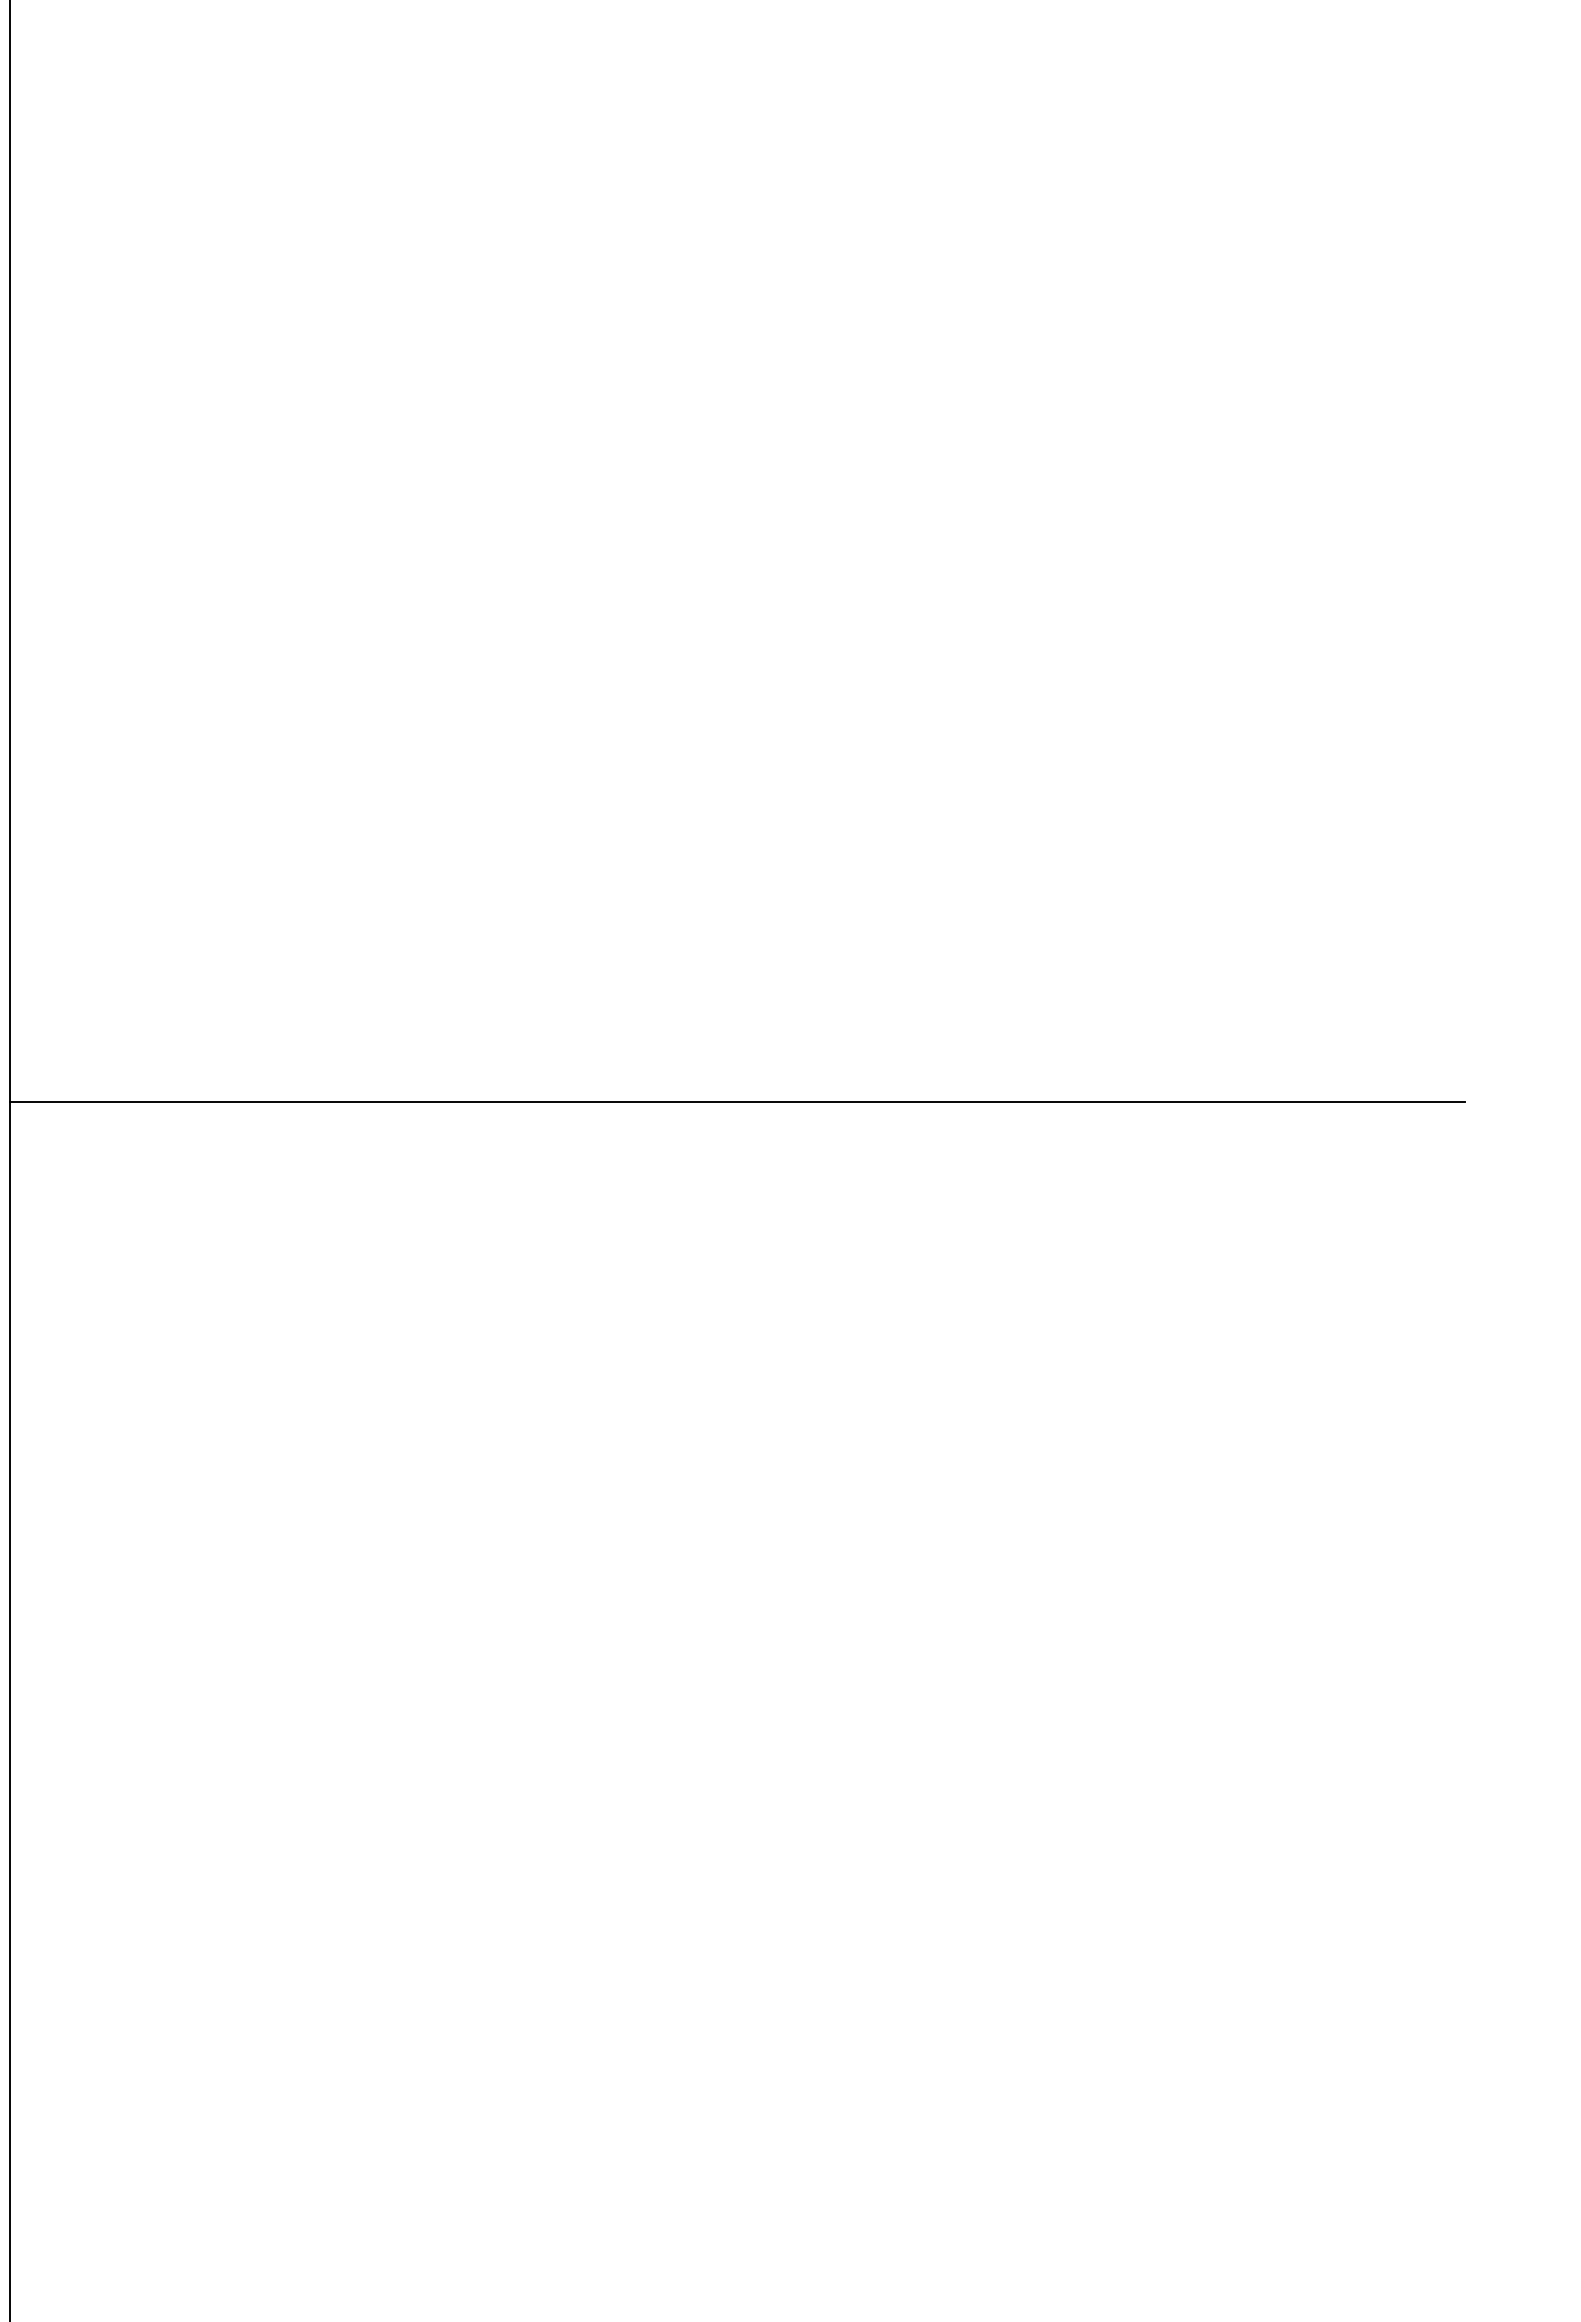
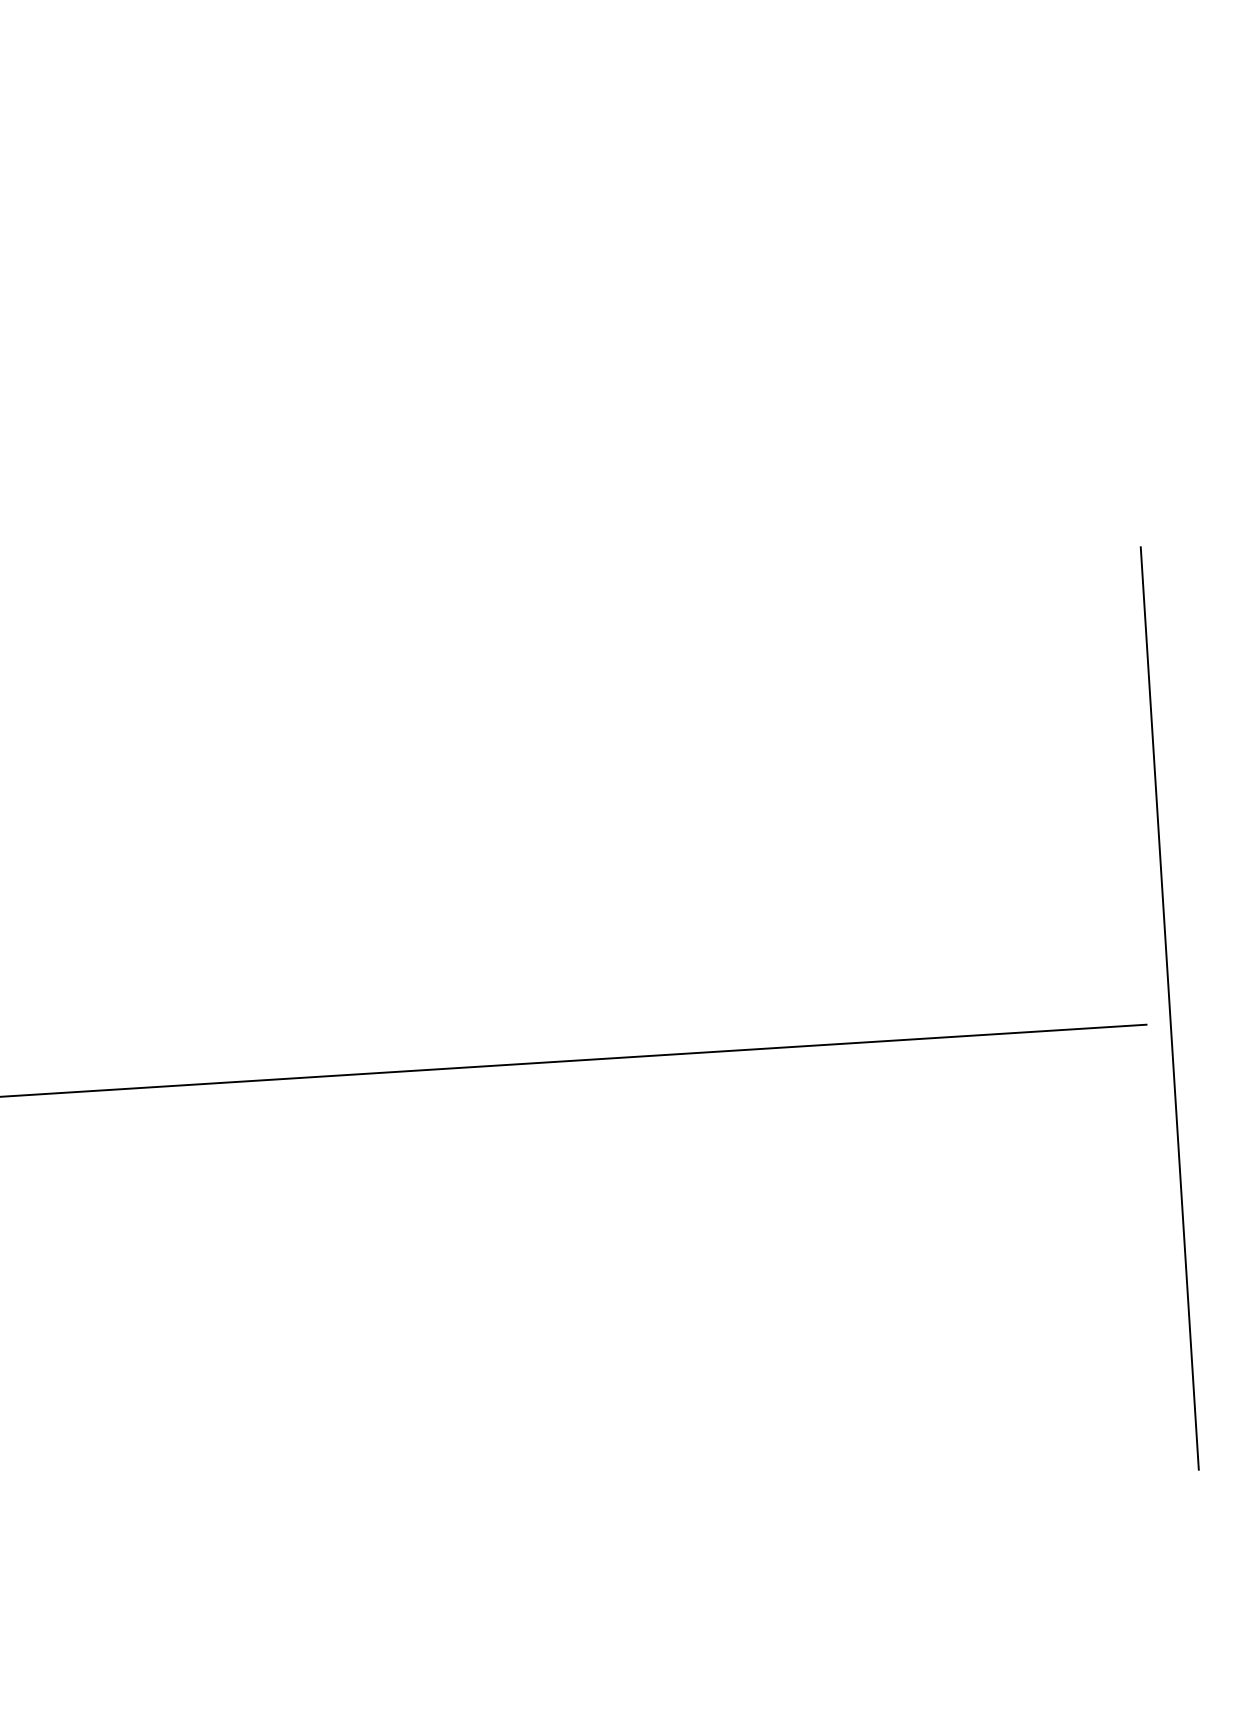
line: (1492, 1084) -> (1168, 1008), added

